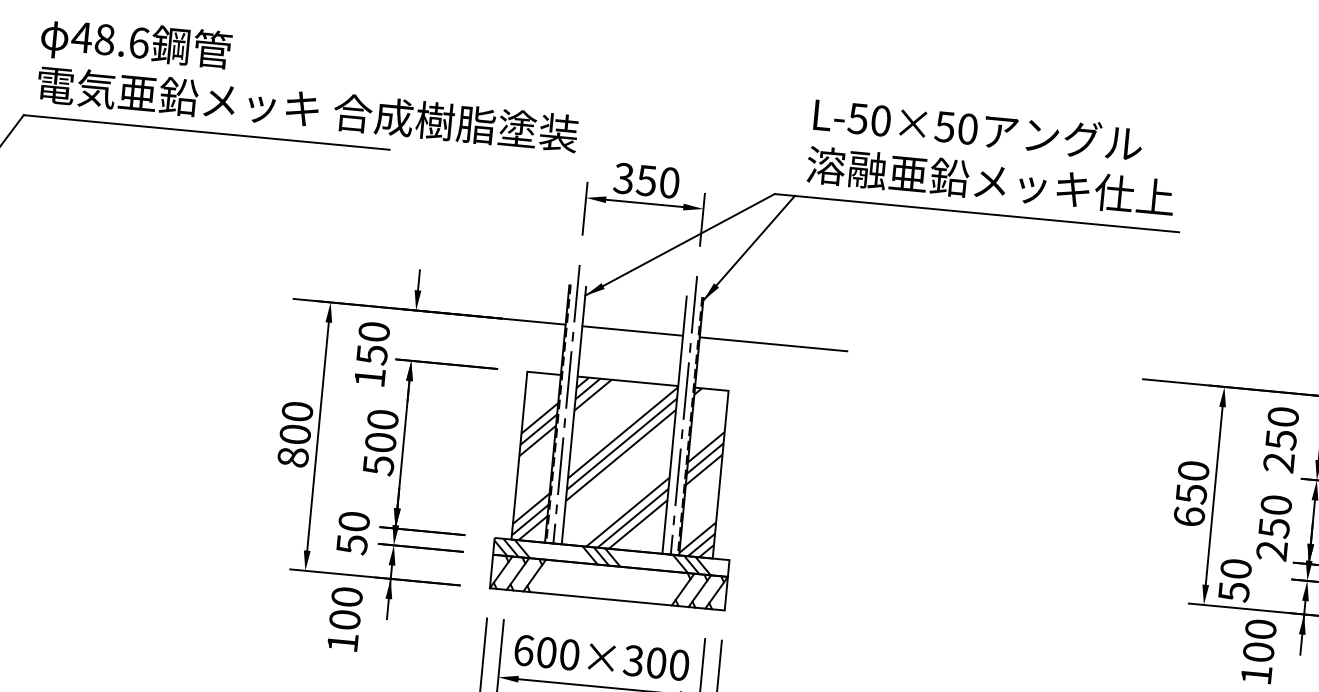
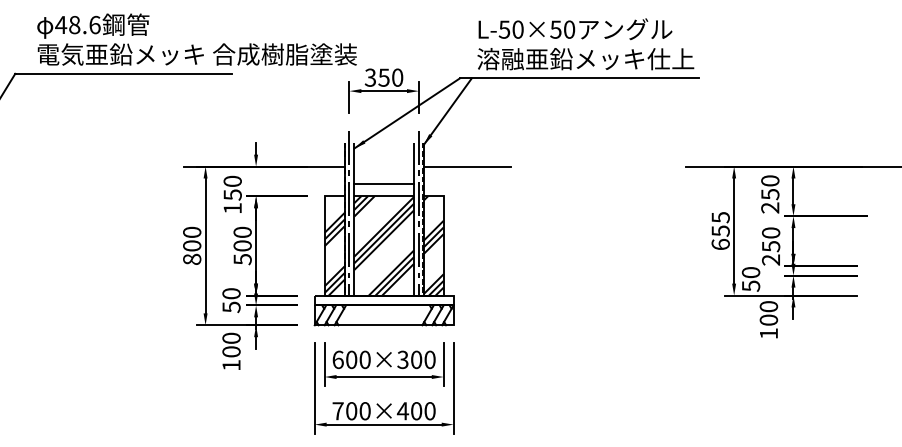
text: (308, 83) -> (196, 39), moved
line: (631, 330) -> (383, 183), moved
text: (1193, 470) -> (720, 217), 650 -> 655
hatch: (601, 556) -> (378, 300), removed

